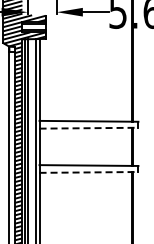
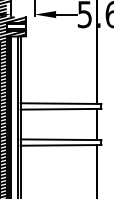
line: (89, 128) -> (61, 109), dashed -> solid
line: (89, 172) -> (61, 145), dashed -> solid

